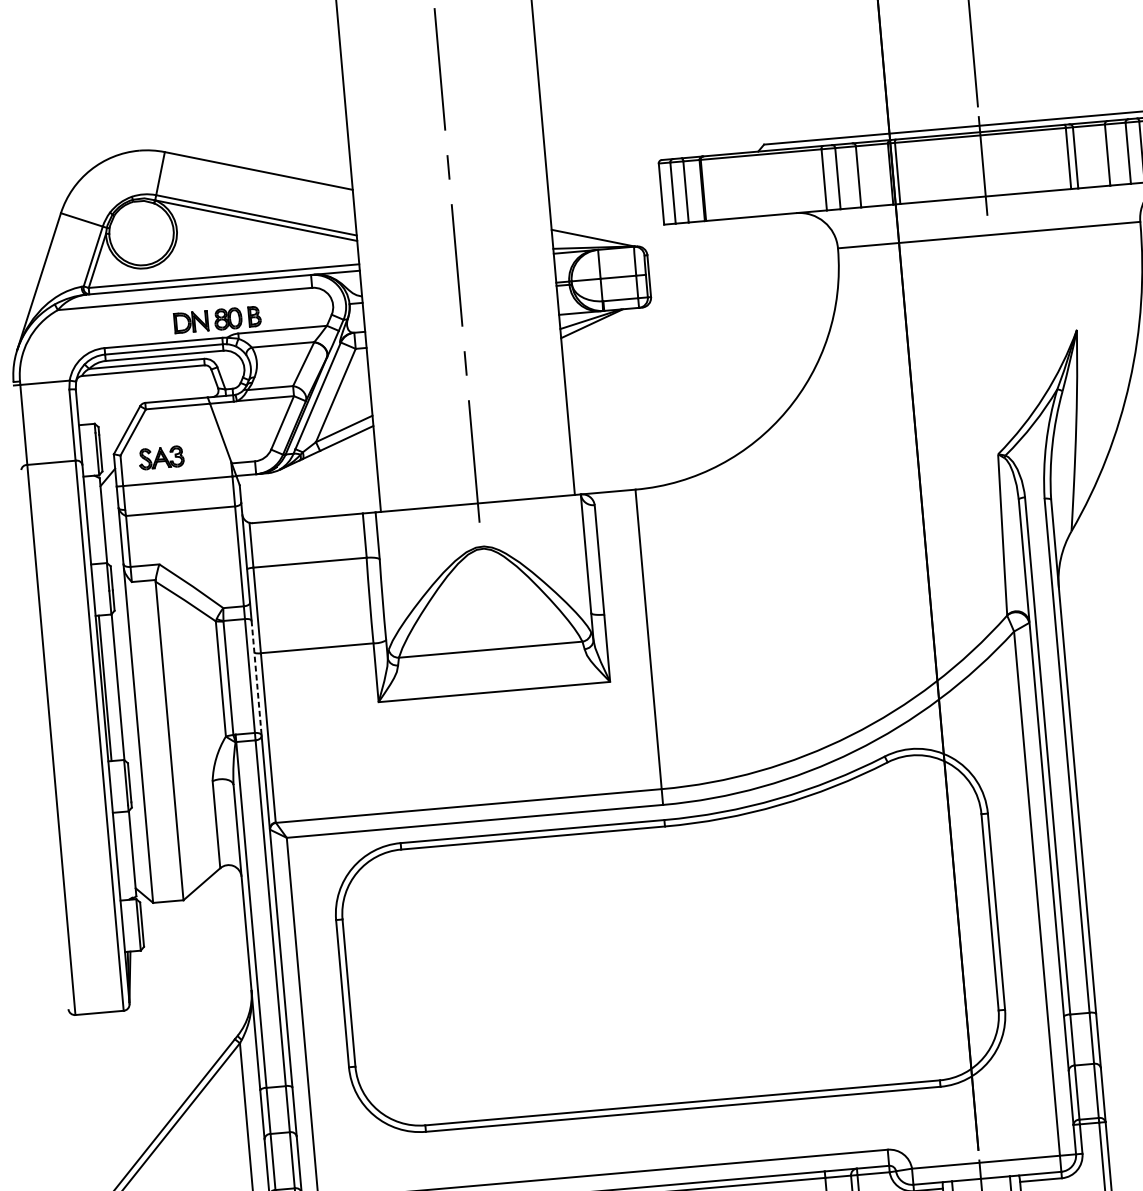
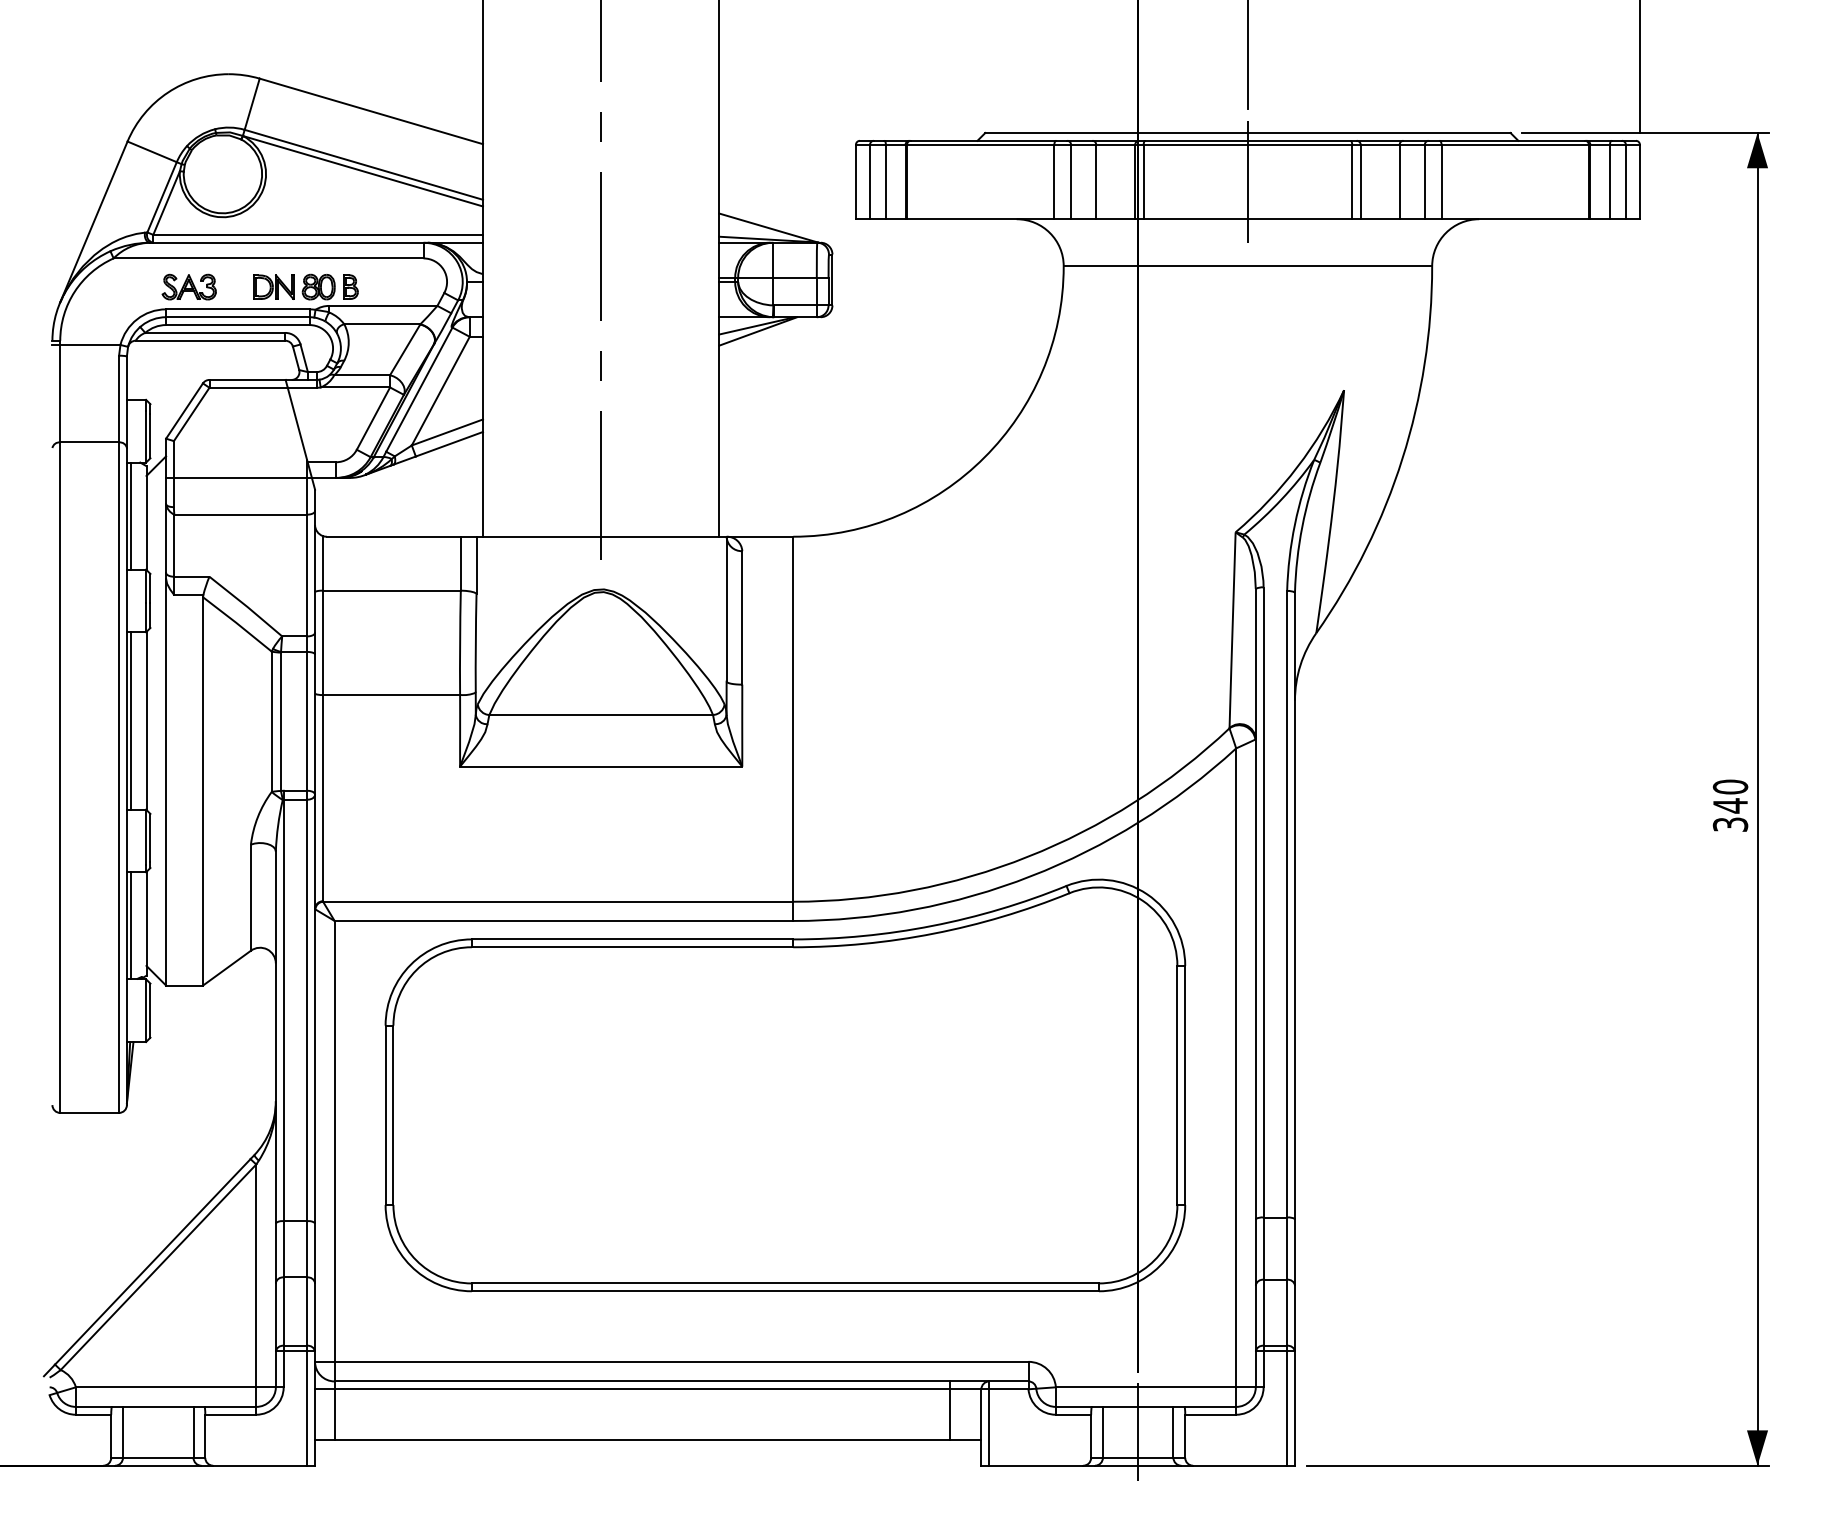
part: (160, 457) -> (188, 286), moved
line: (90, 519) -> (130, 515), added
line: (257, 678) -> (315, 725), dashed -> solid
line: (119, 856) -> (130, 925), added

